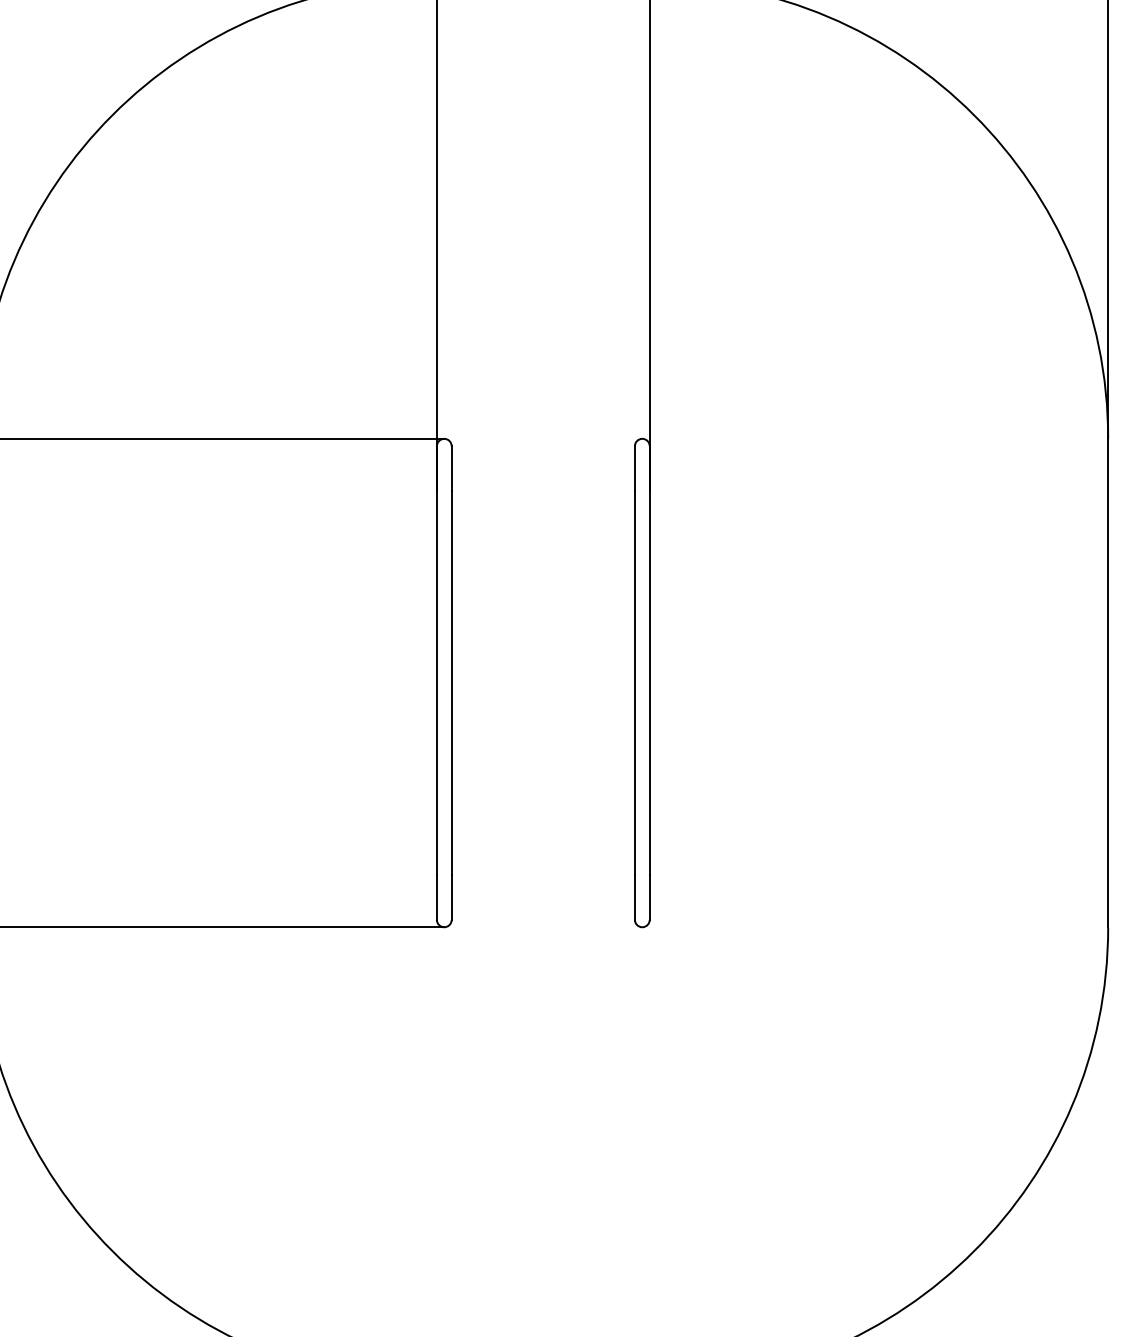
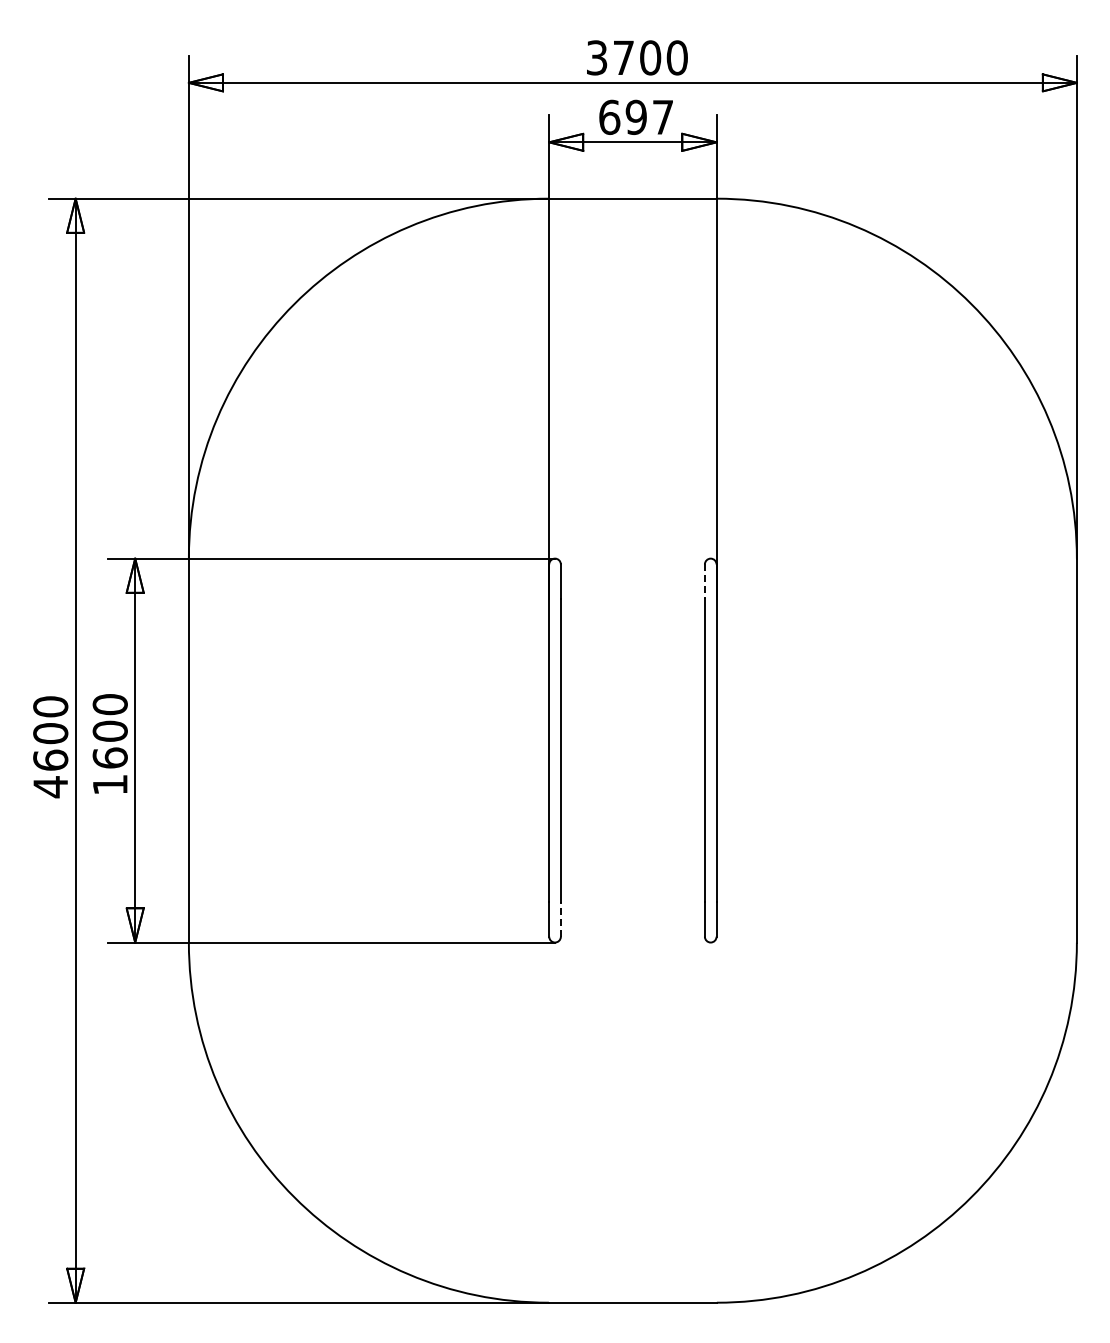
line: (634, 469) -> (704, 582), solid -> dashed
line: (451, 896) -> (560, 918), solid -> dashed

